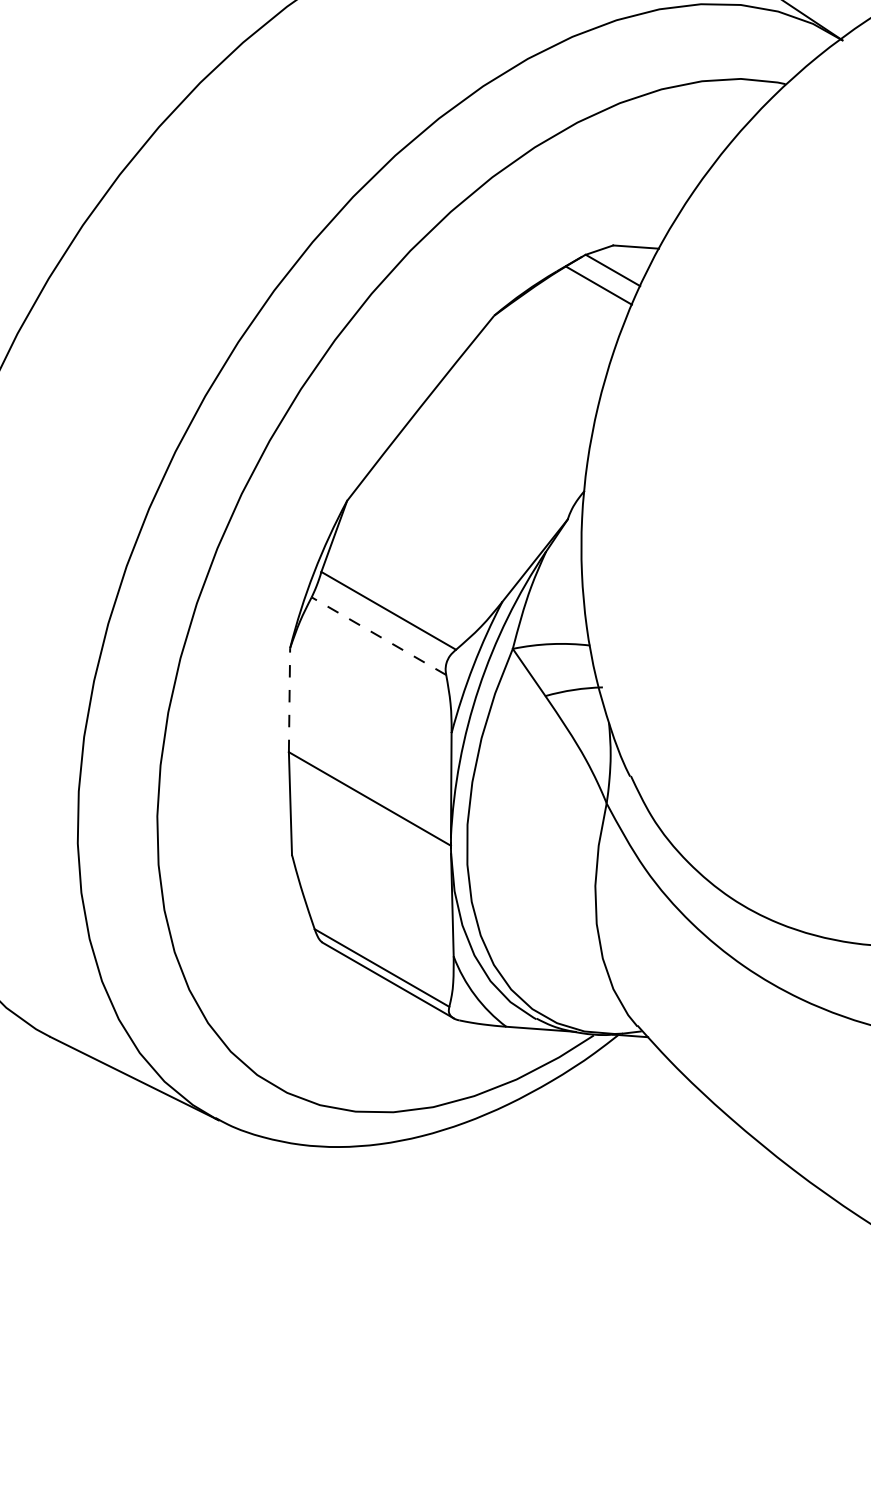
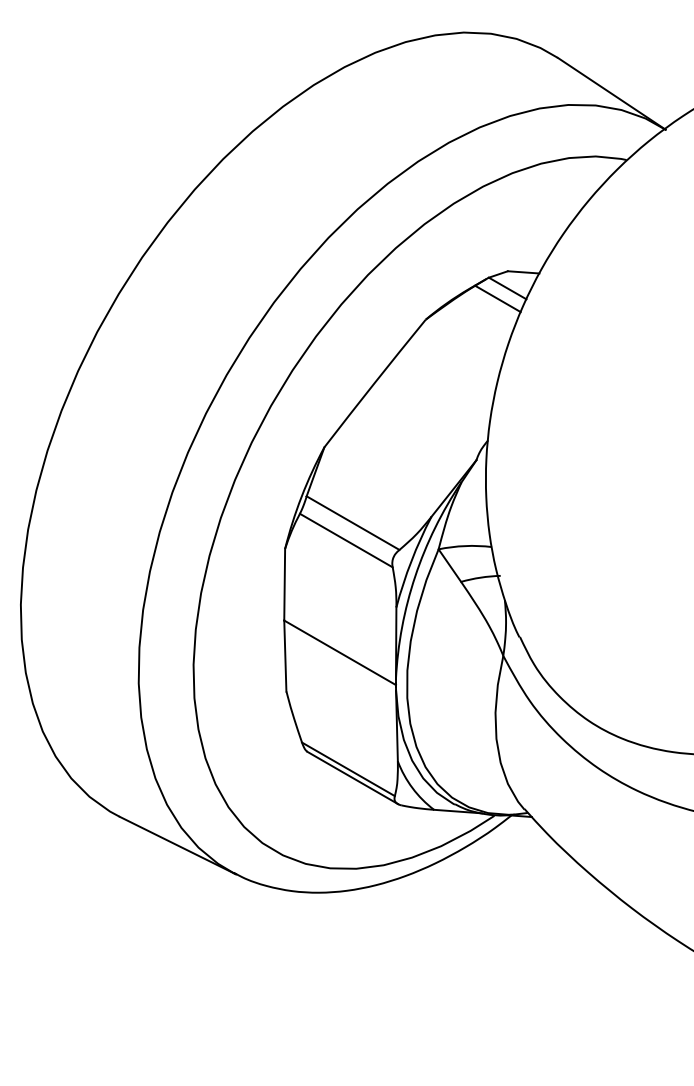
line: (379, 636) -> (346, 540), dashed -> solid
line: (289, 699) -> (284, 584), dashed -> solid

